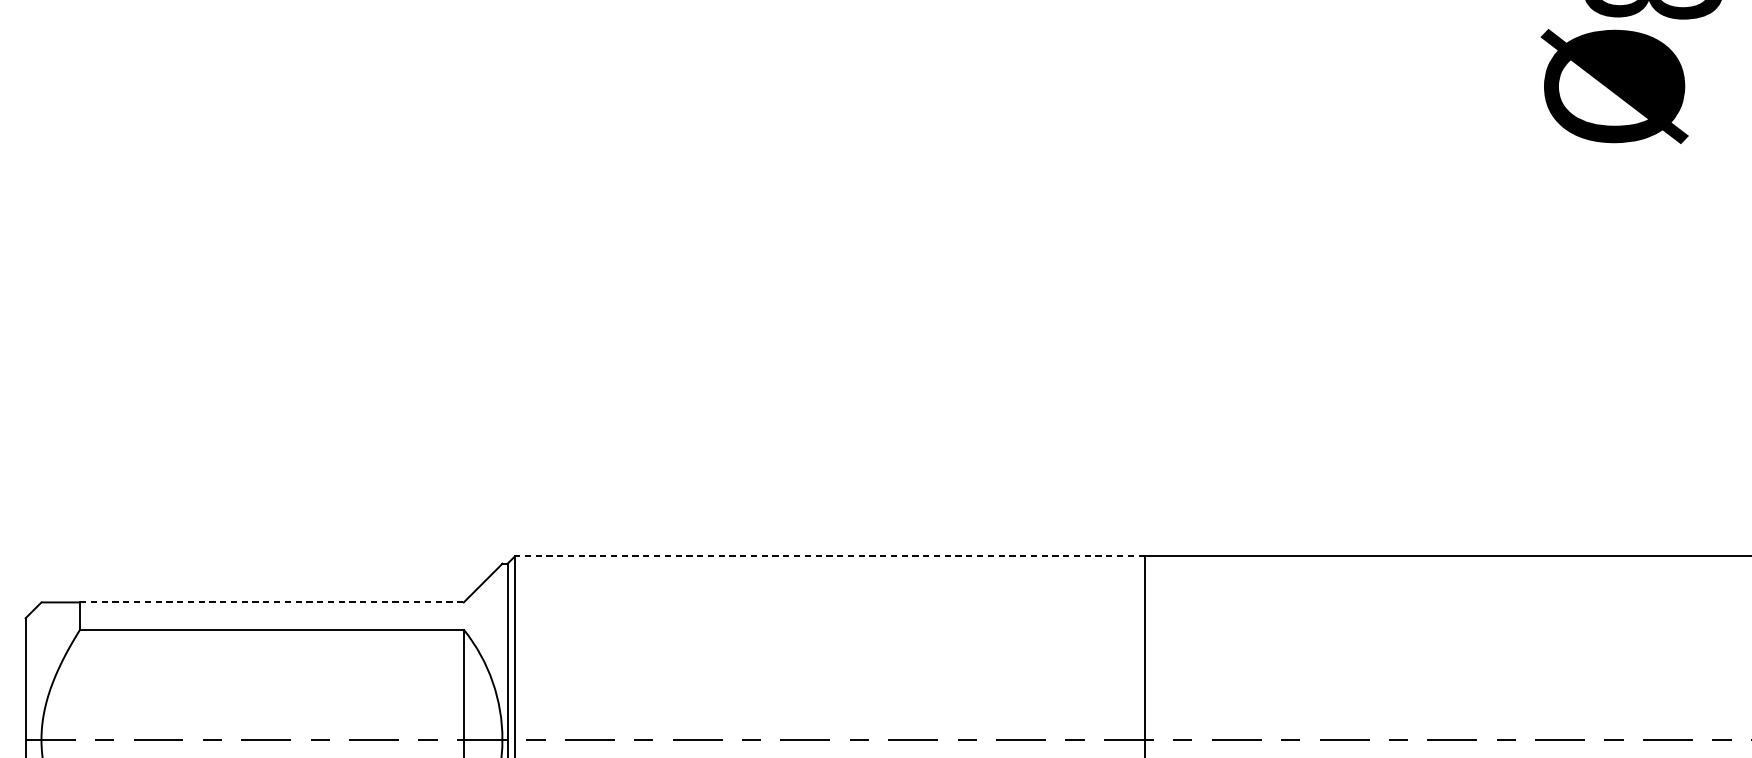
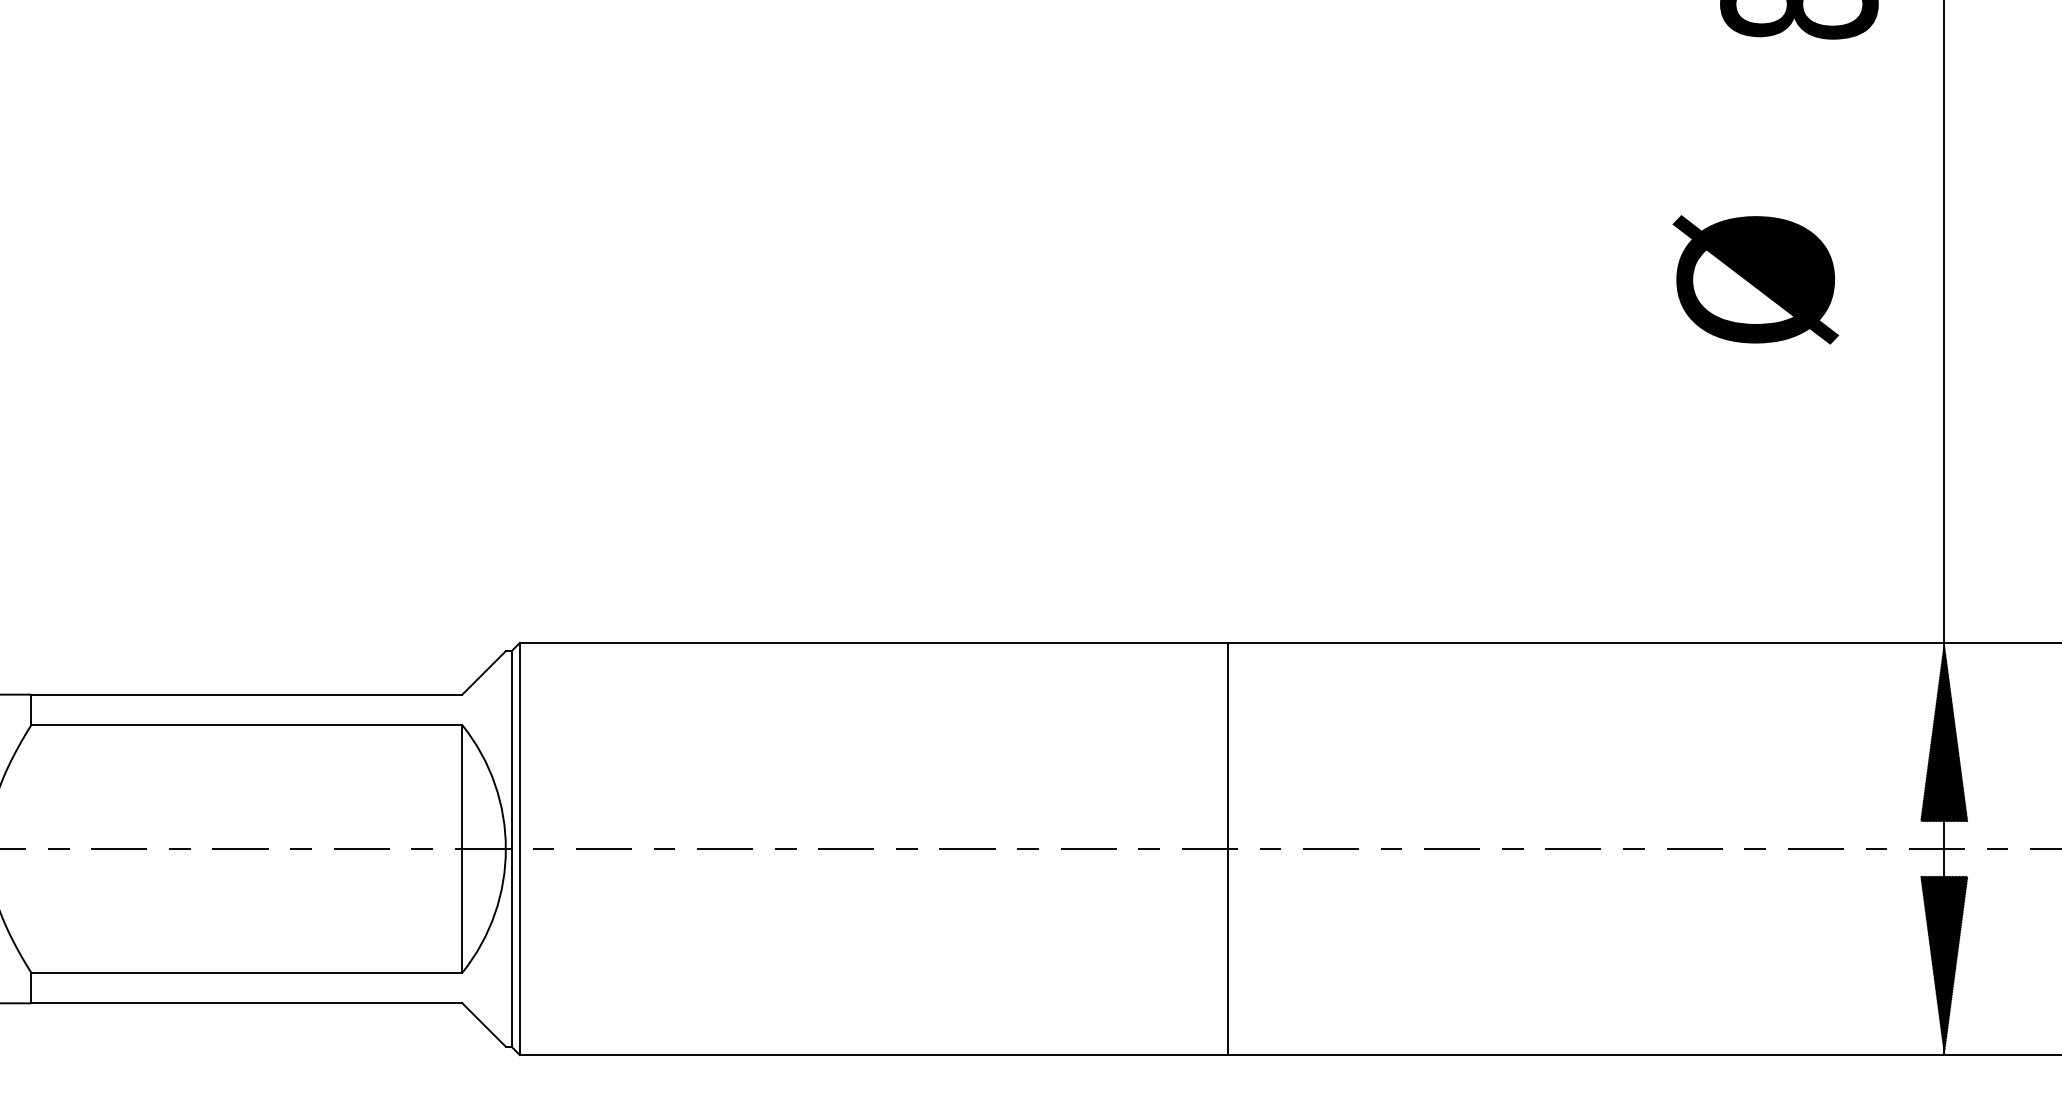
text: (1614, 86) -> (1755, 279), moved
line: (829, 556) -> (873, 642), dashed -> solid
line: (271, 602) -> (246, 694), dashed -> solid

